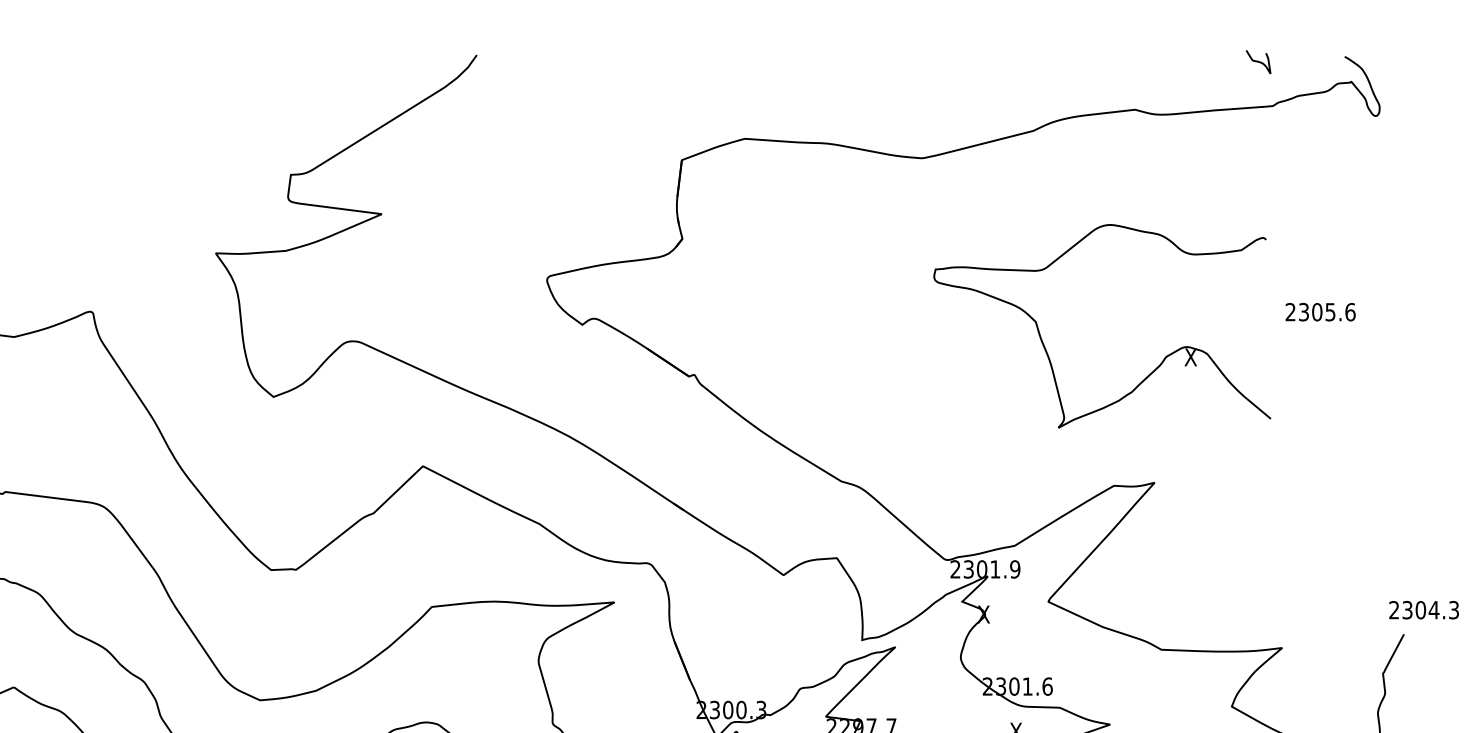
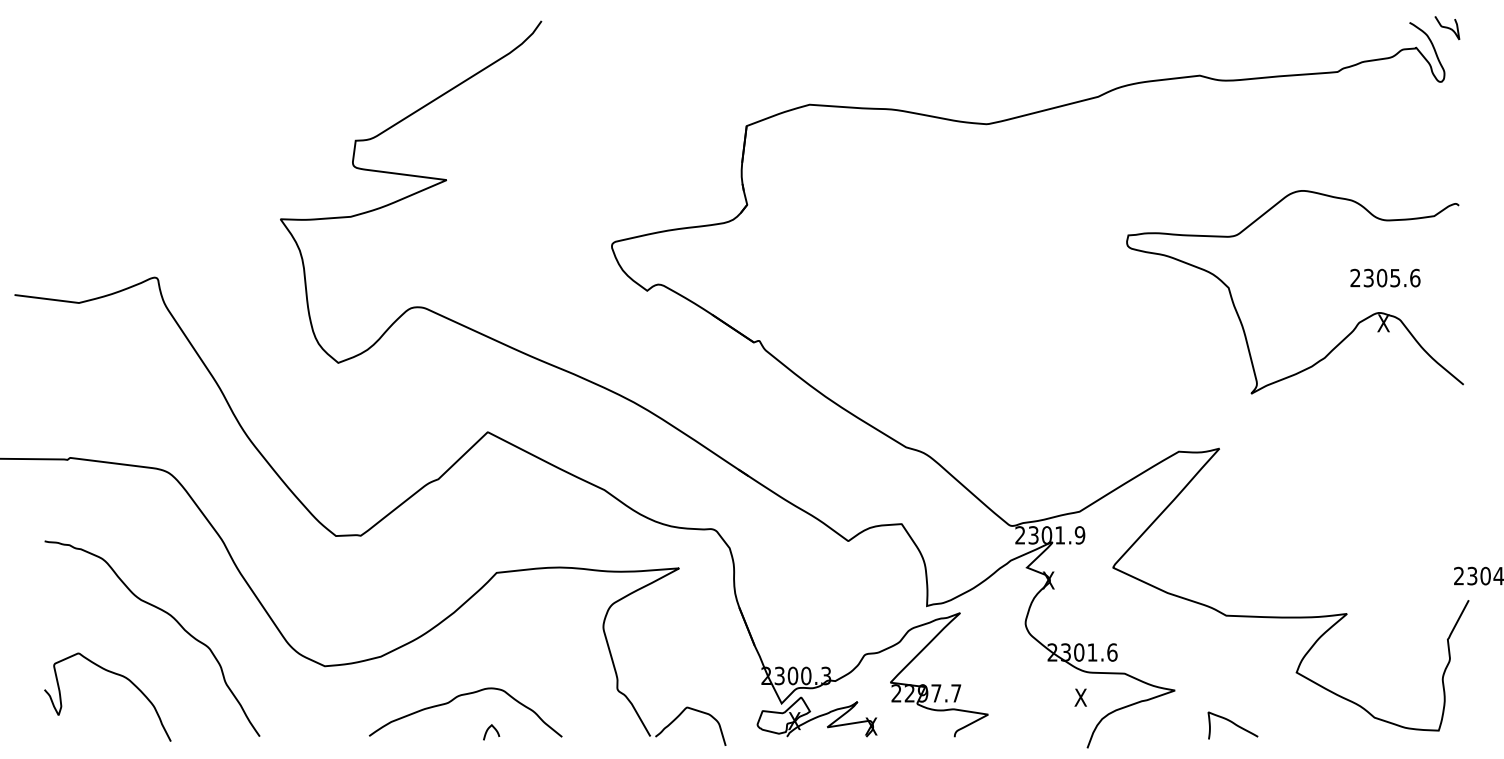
curve: (1258, 62) -> (1447, 28), moved
part: (1046, 349) -> (1239, 315), moved

